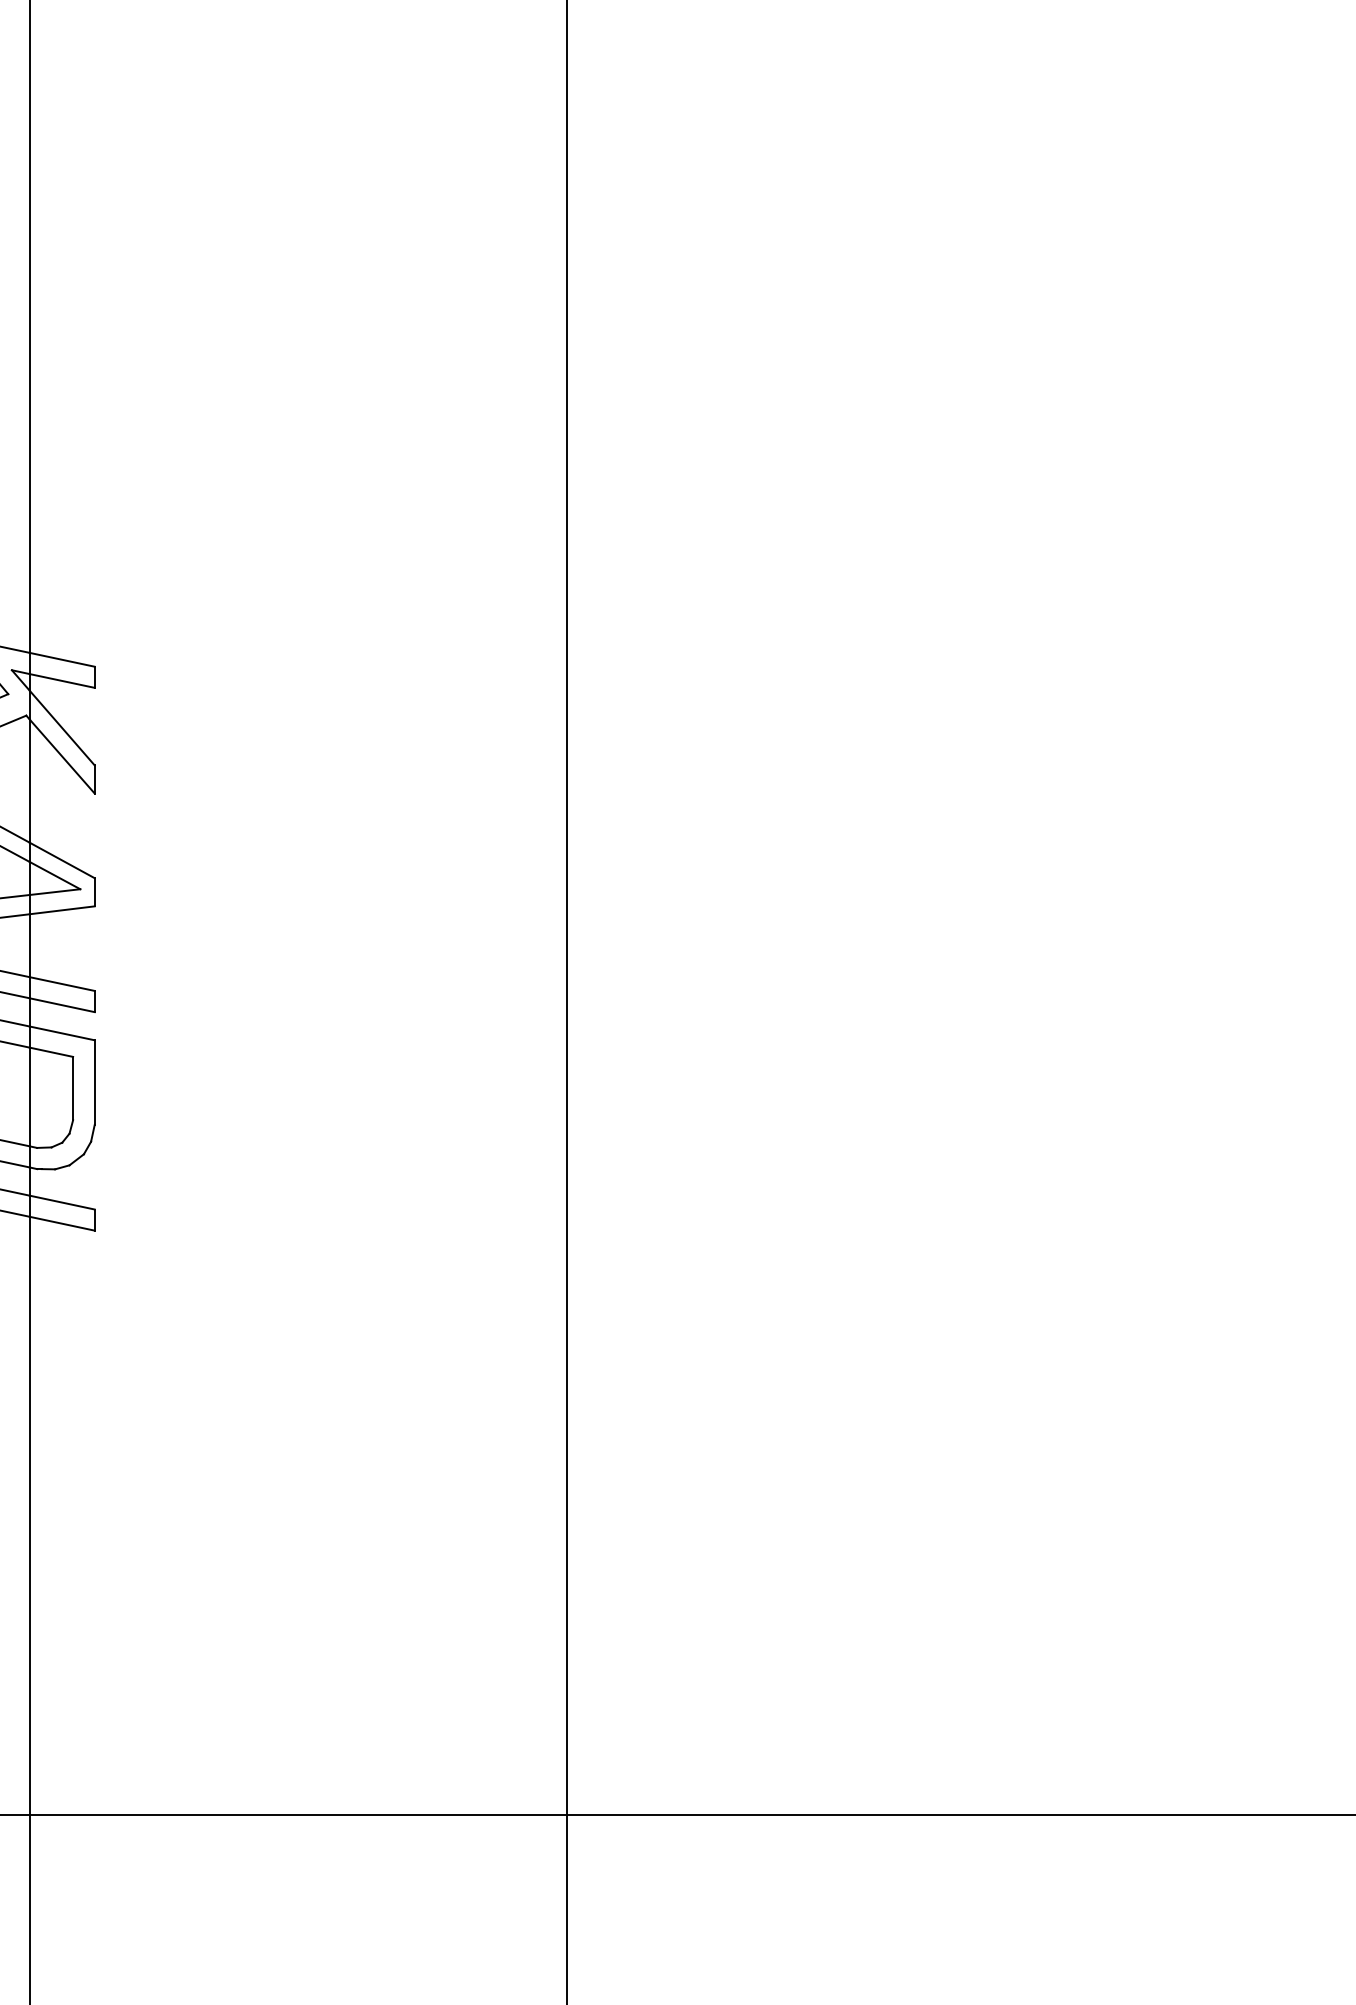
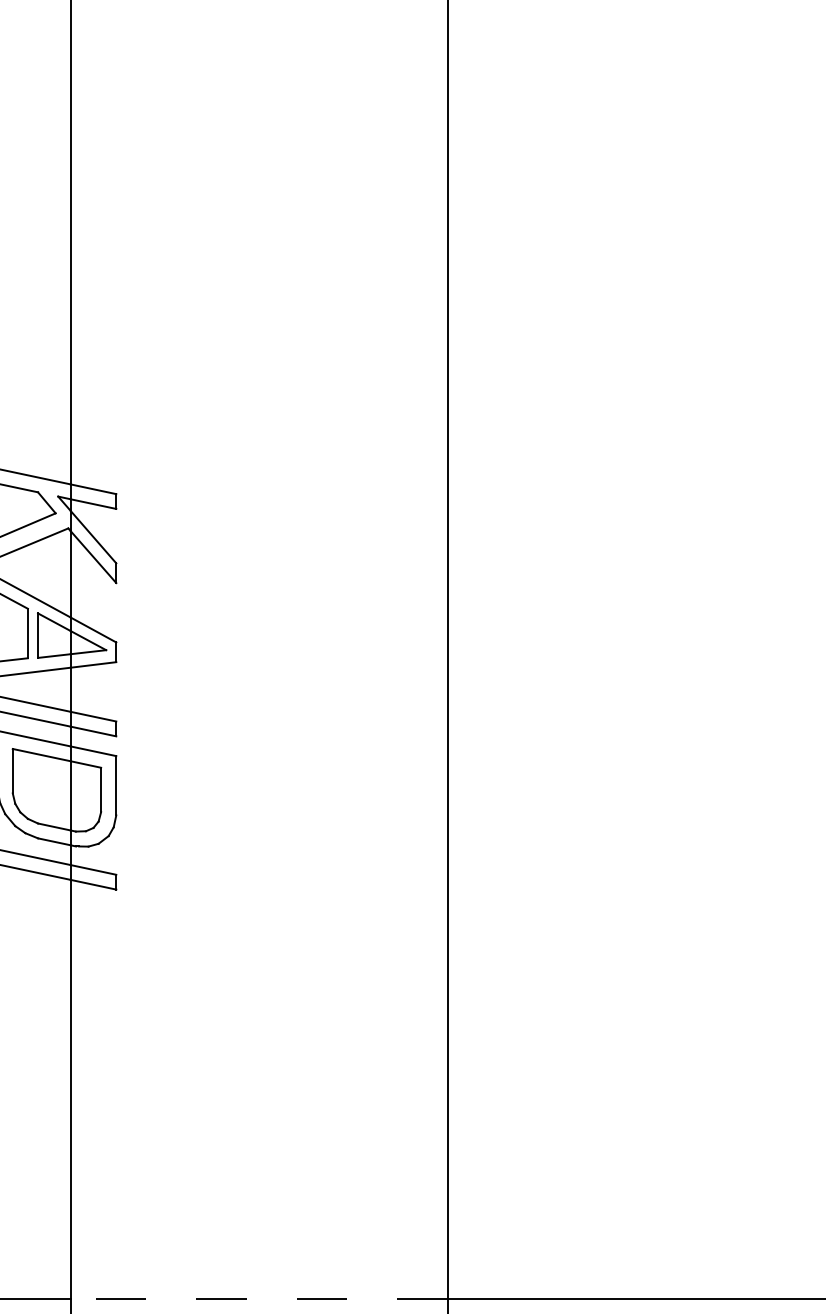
line: (298, 1814) -> (259, 1299), solid -> dashed

